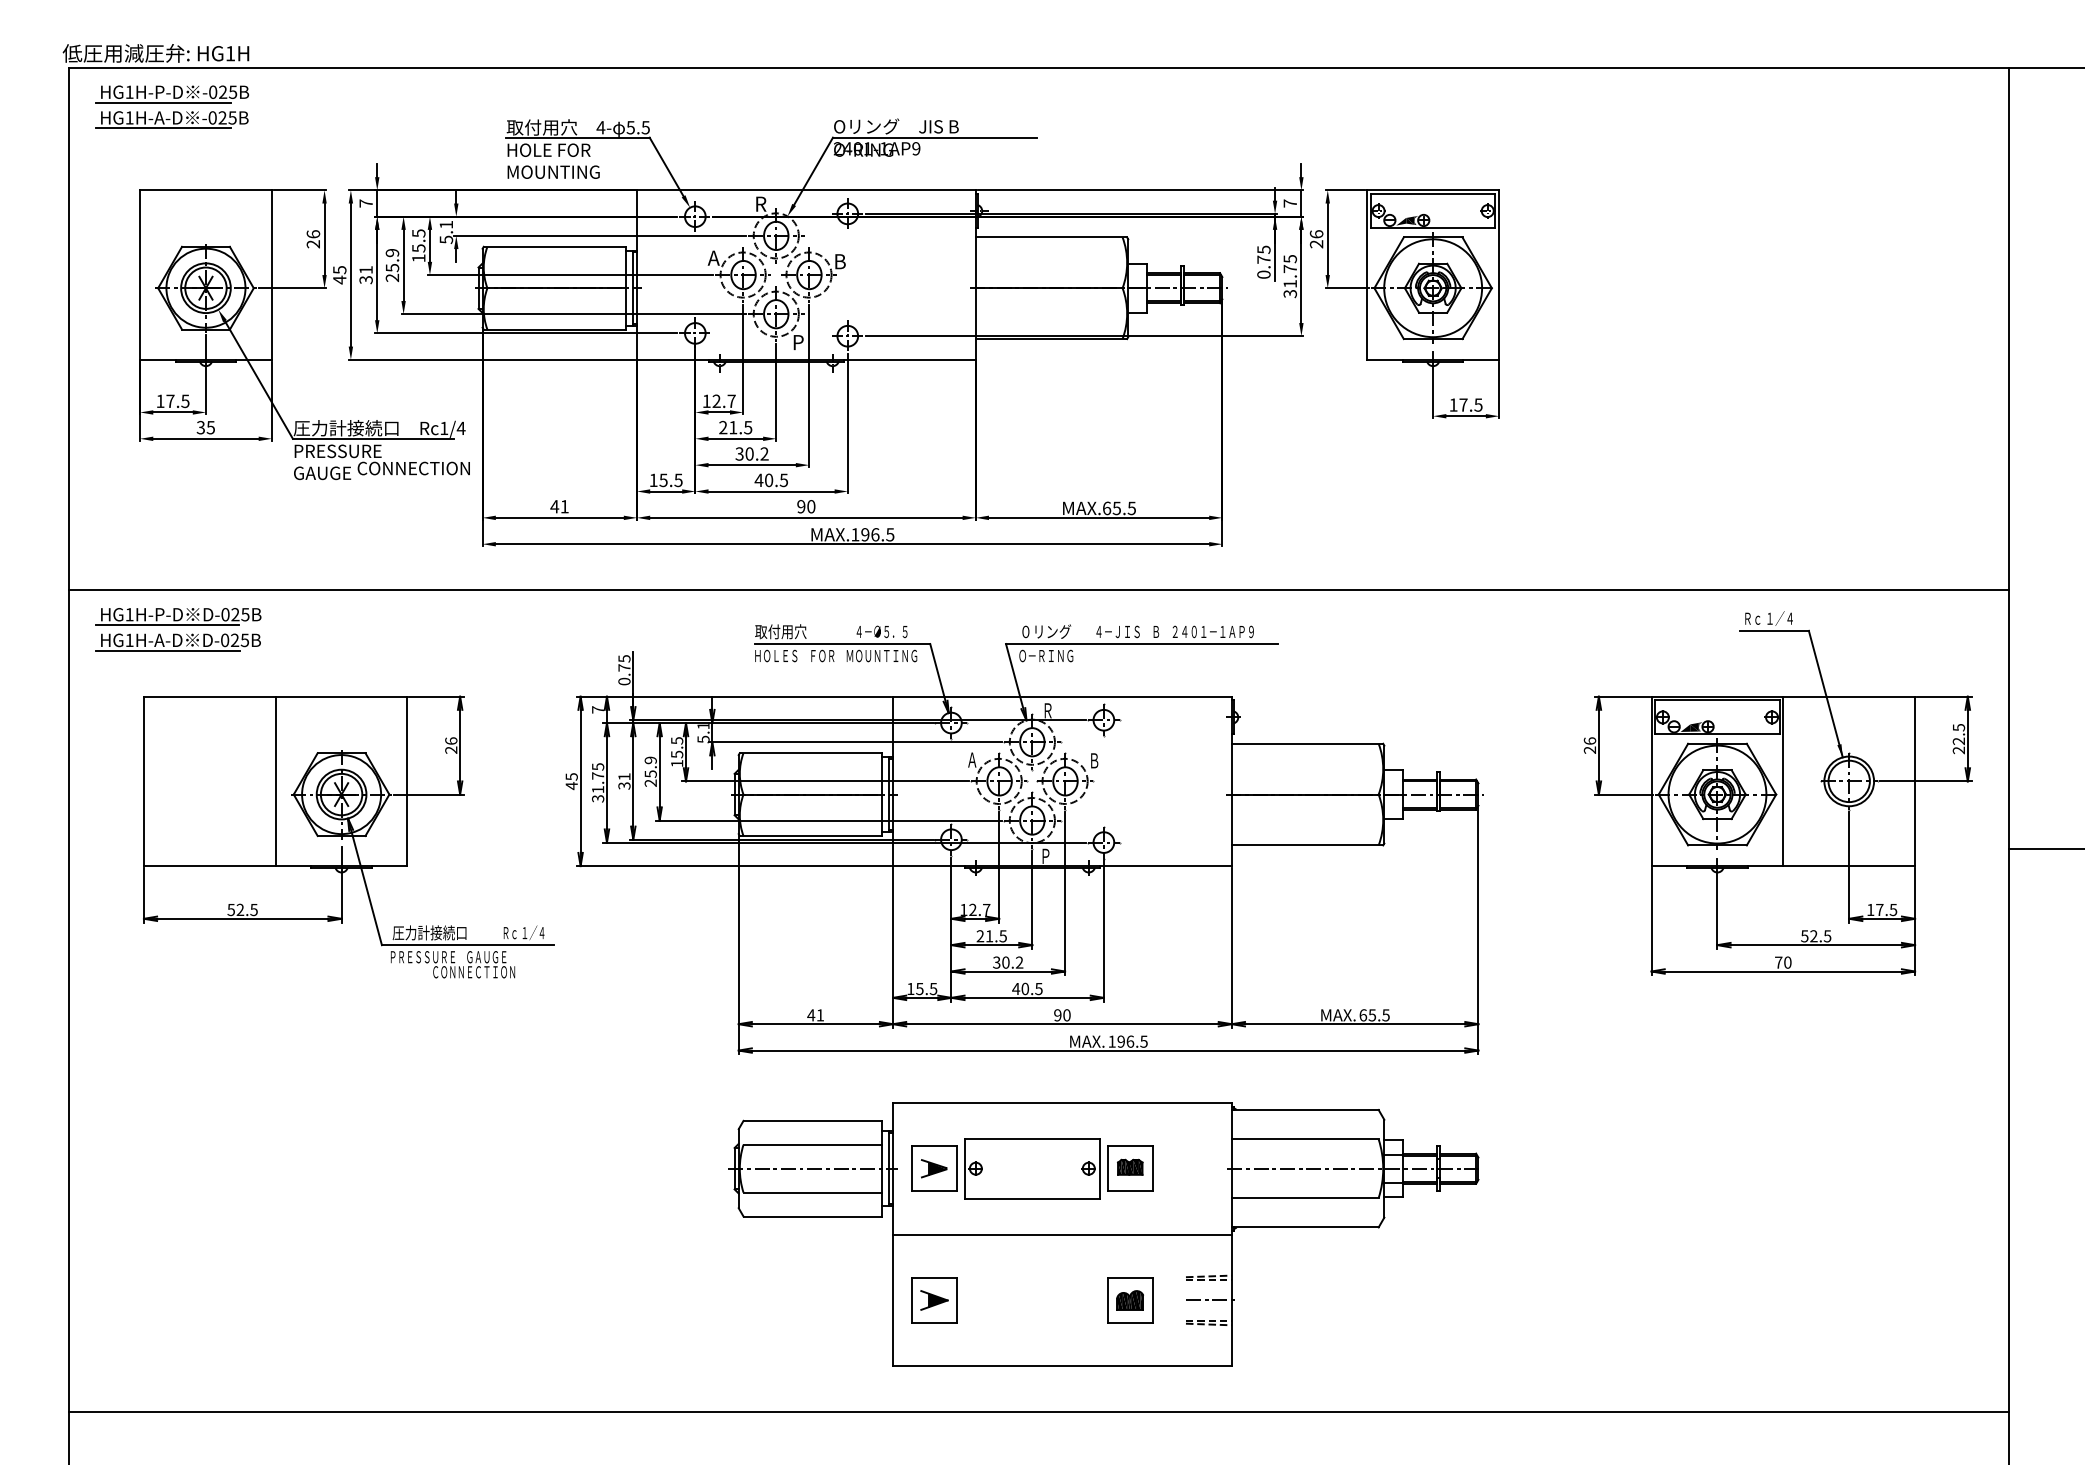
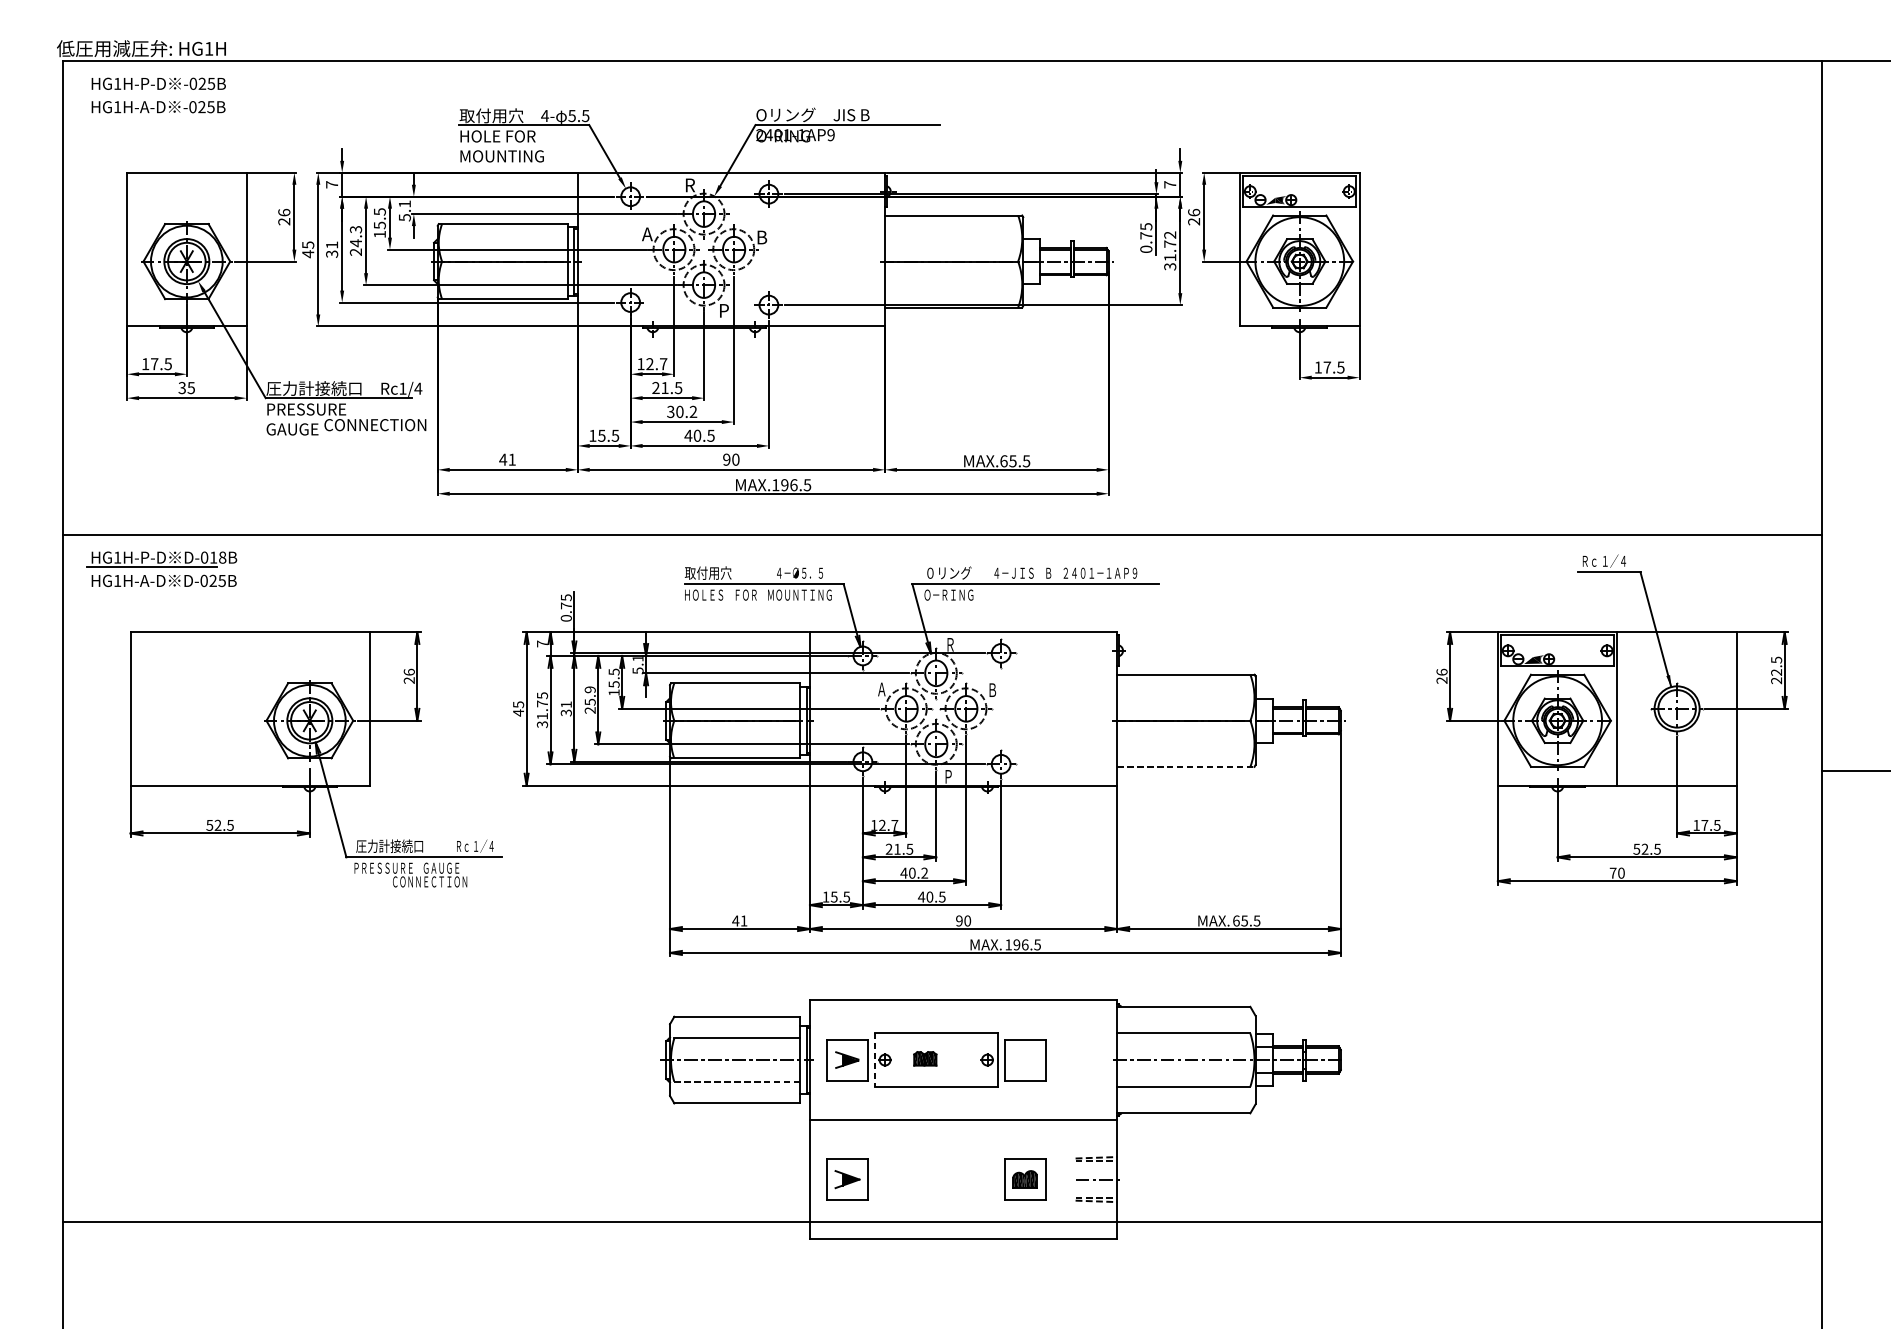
line: (163, 102) -> (148, 93), removed
line: (163, 128) -> (148, 116), removed
text: (1290, 259) -> (1170, 235), 31.75 -> 31.72
text: (392, 260) -> (356, 236), 25.9 -> 24.3
text: (240, 614) -> (218, 557), D-025B -> D-018B
line: (167, 650) -> (151, 590), removed
line: (275, 781) -> (249, 708), removed
line: (1307, 845) -> (1185, 766), solid -> dashed
text: (996, 962) -> (903, 873), 30.2 -> 40.2
part: (1130, 1166) -> (925, 1058), moved
line: (964, 1169) -> (874, 1060), solid -> dashed
line: (813, 1192) -> (737, 1081), solid -> dashed
line: (1039, 1412) -> (942, 1222), moved

